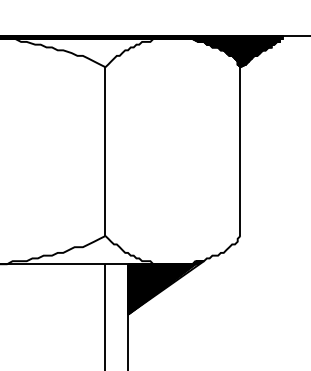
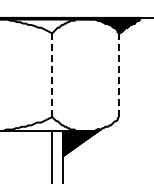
line: (106, 152) -> (52, 75), solid -> dashed
line: (241, 152) -> (119, 75), solid -> dashed

